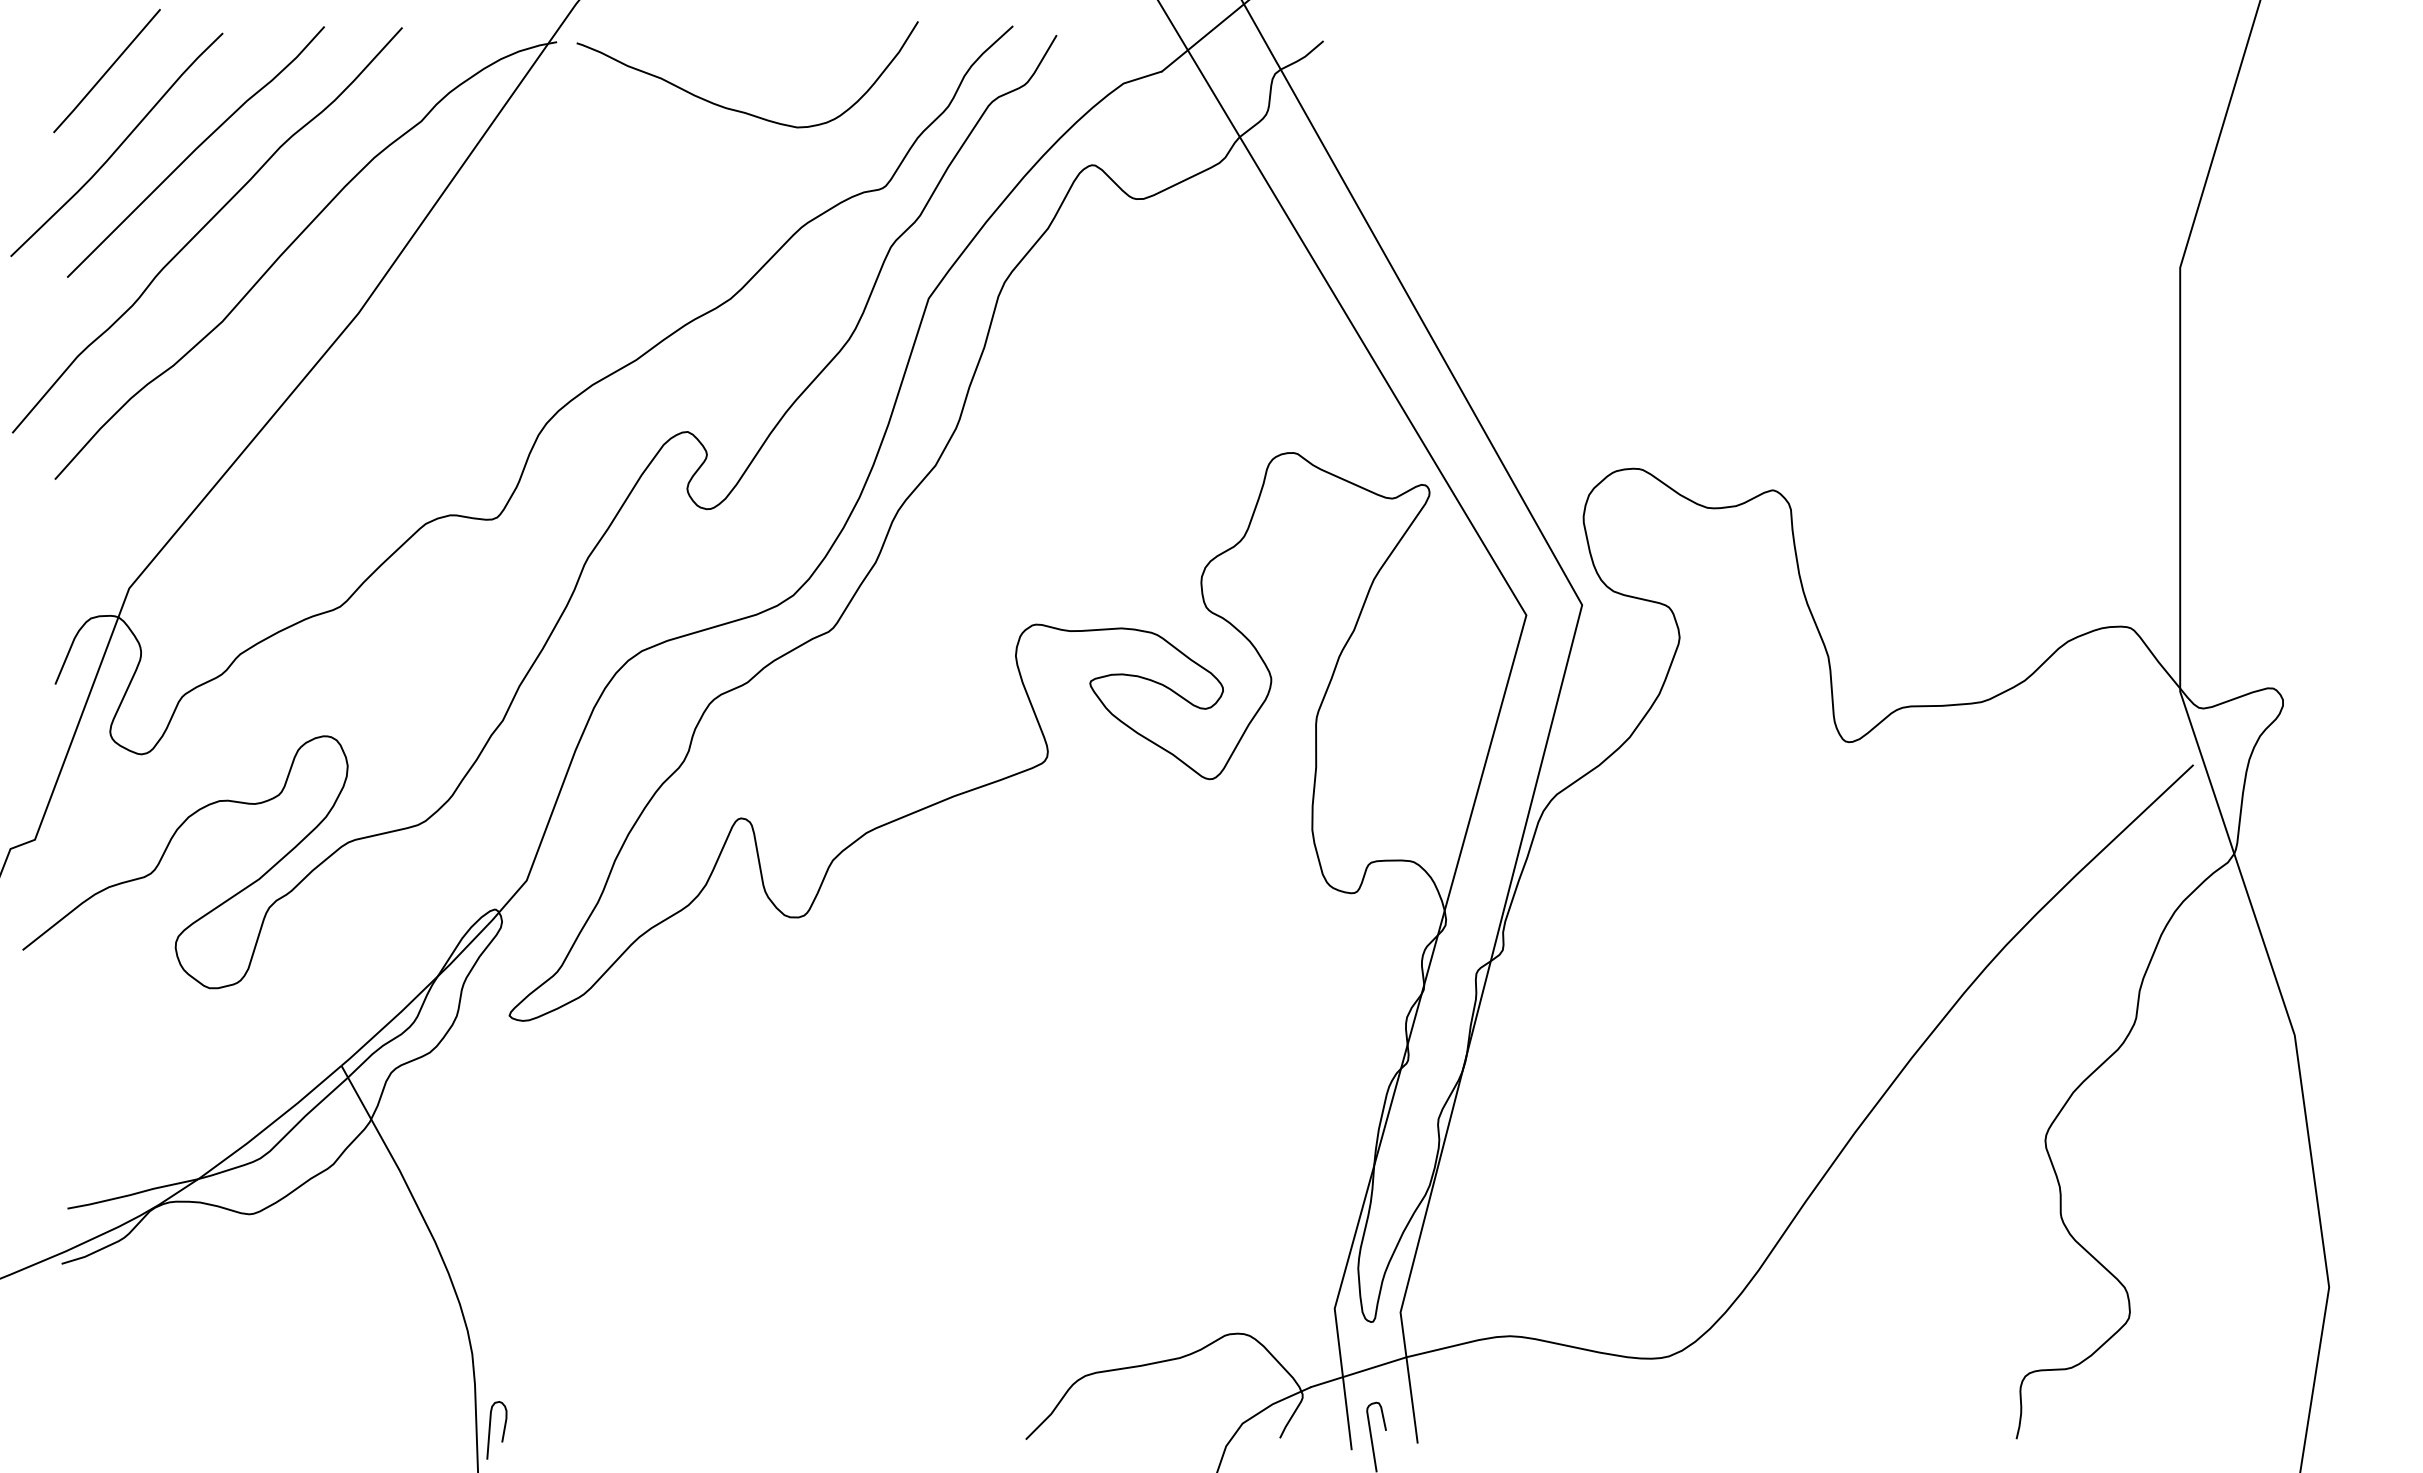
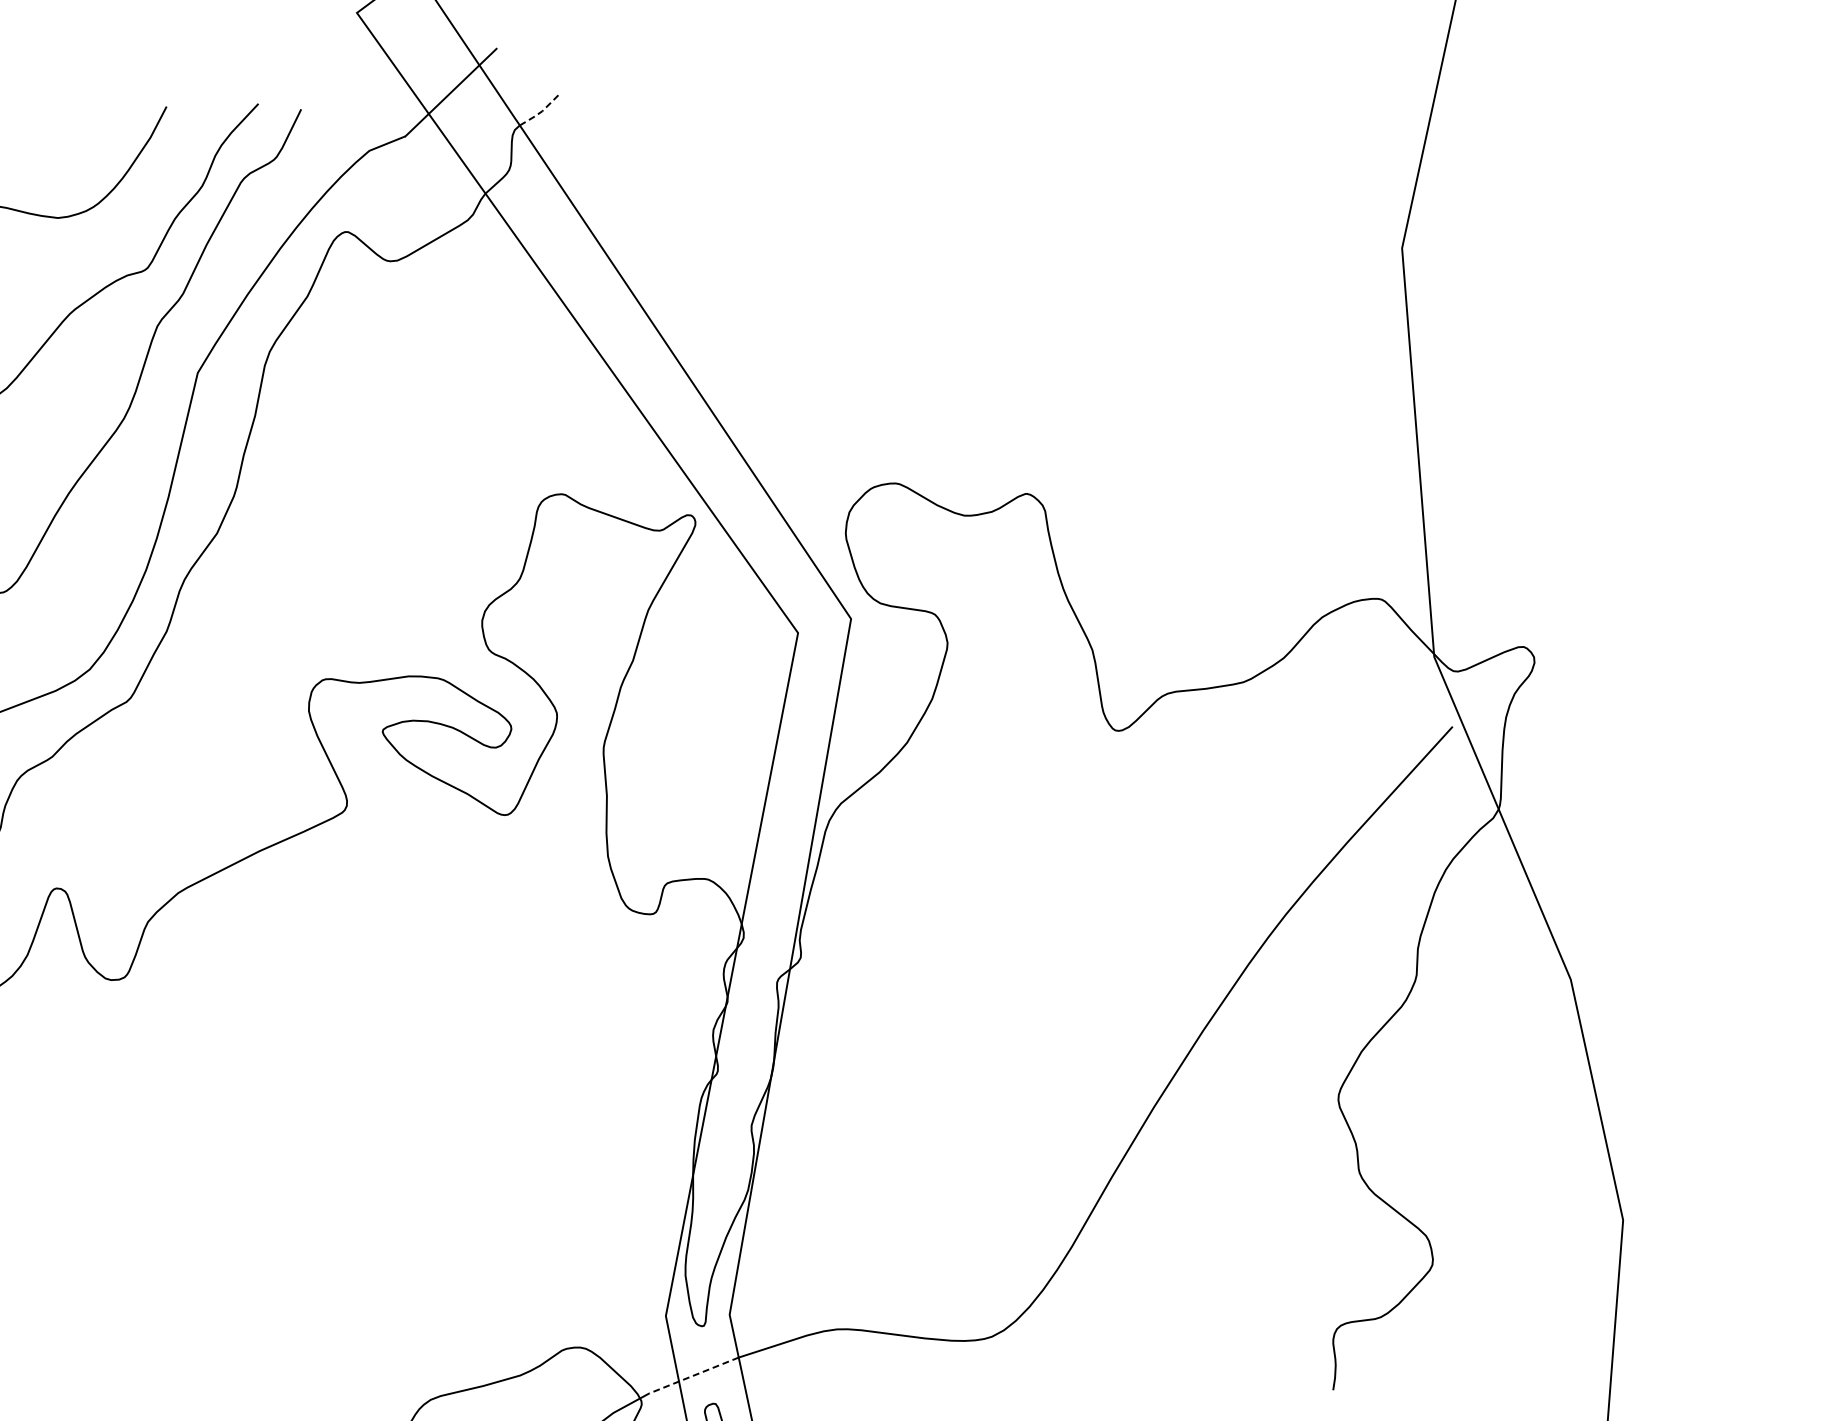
line: (1303, 57) -> (540, 112), solid -> dashed
line: (1358, 1372) -> (693, 1375), solid -> dashed

